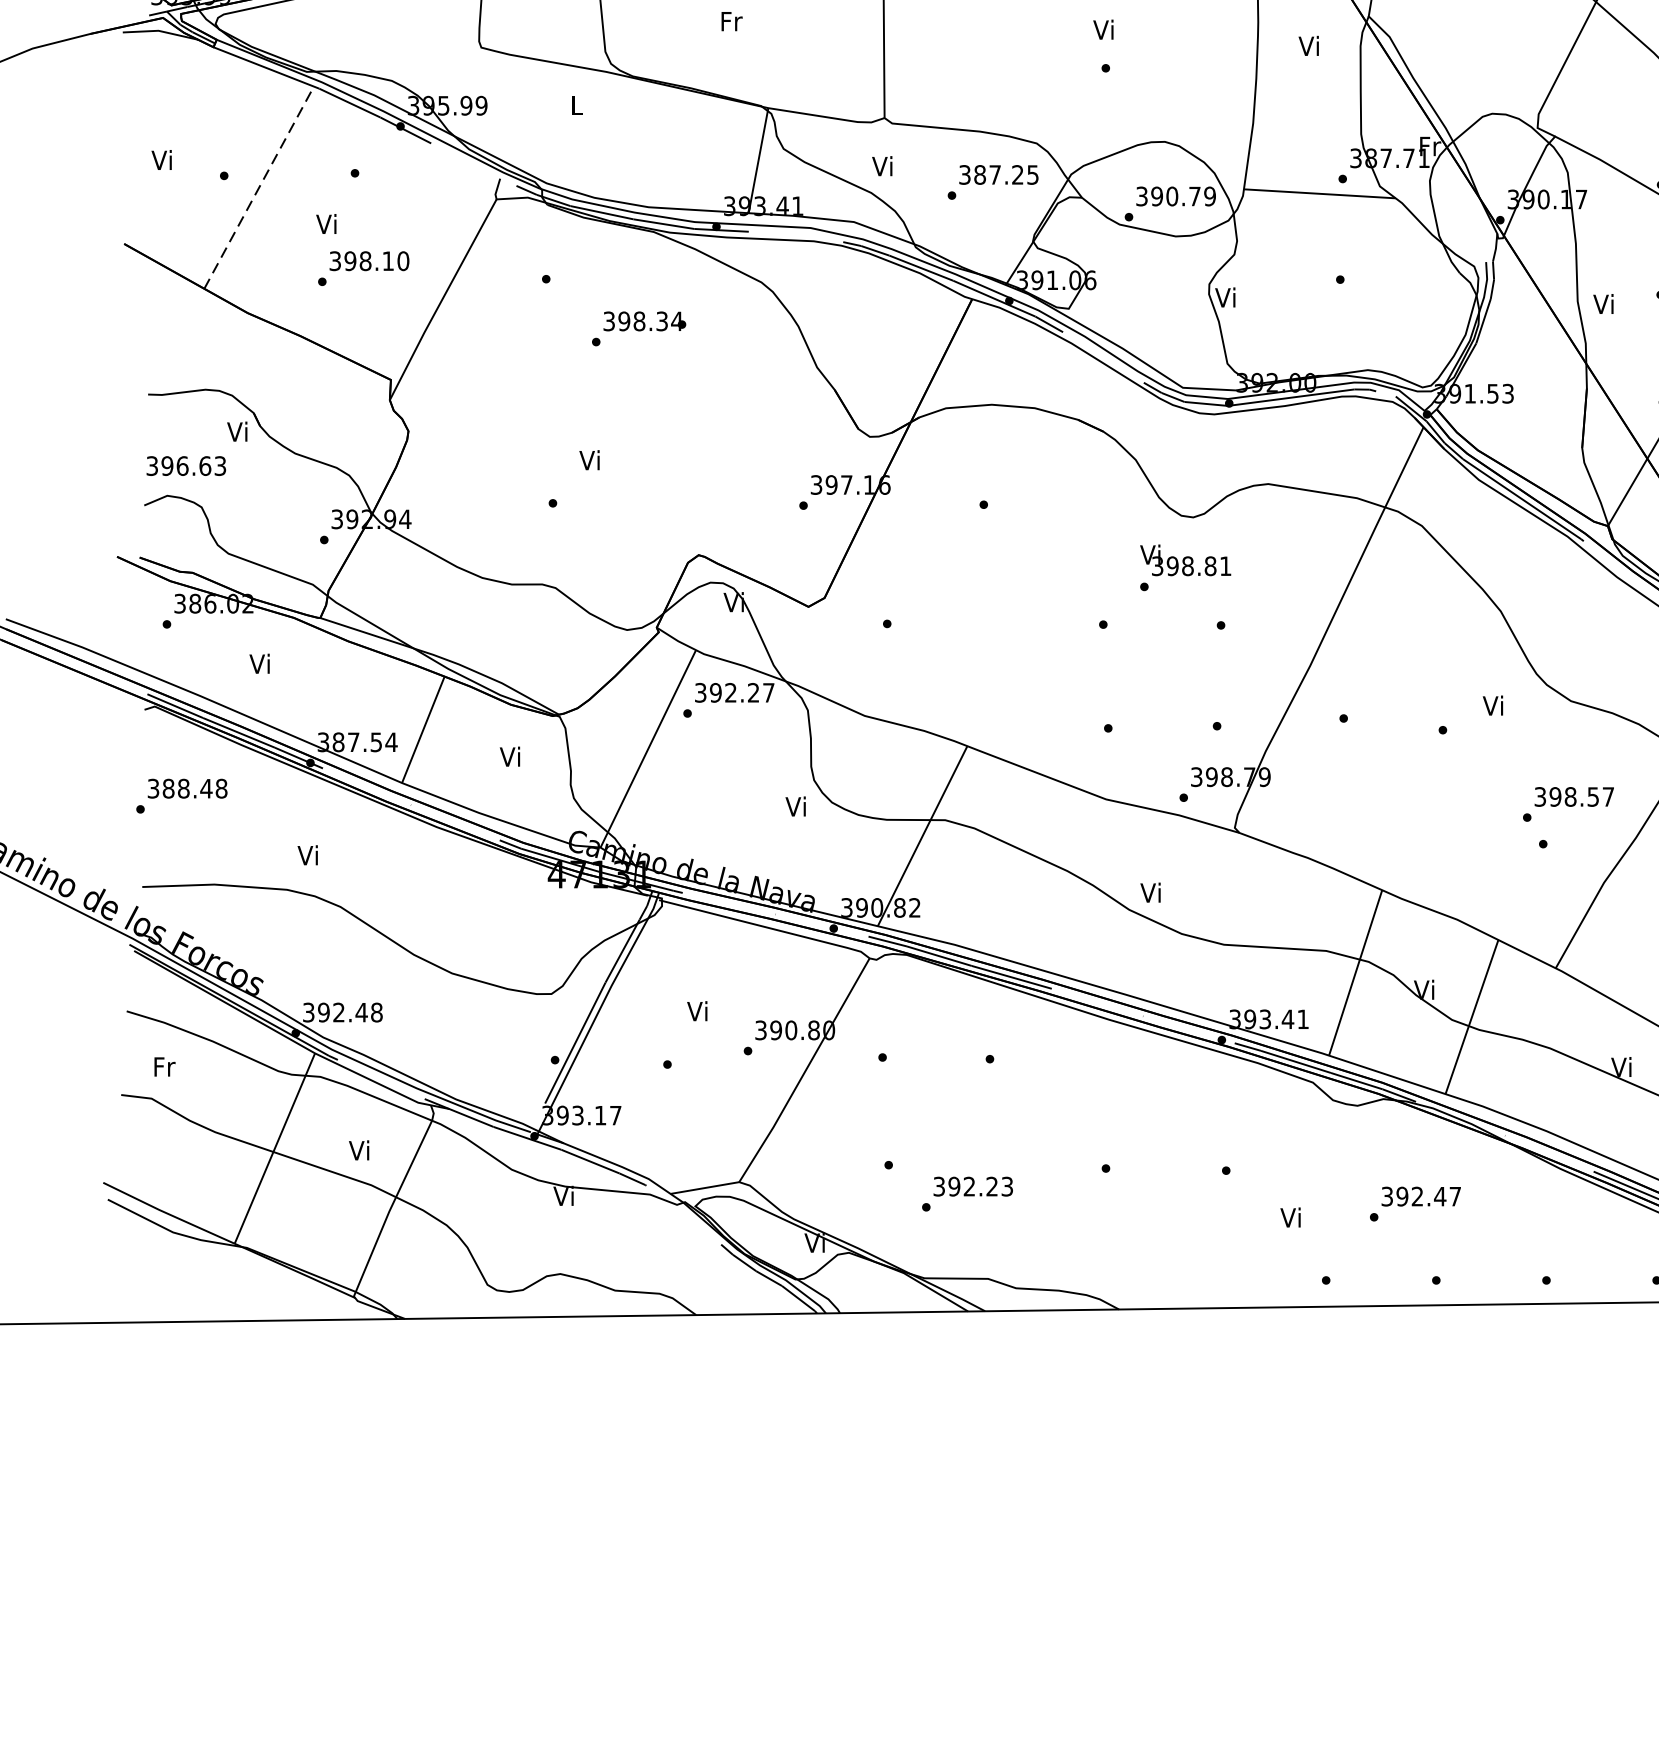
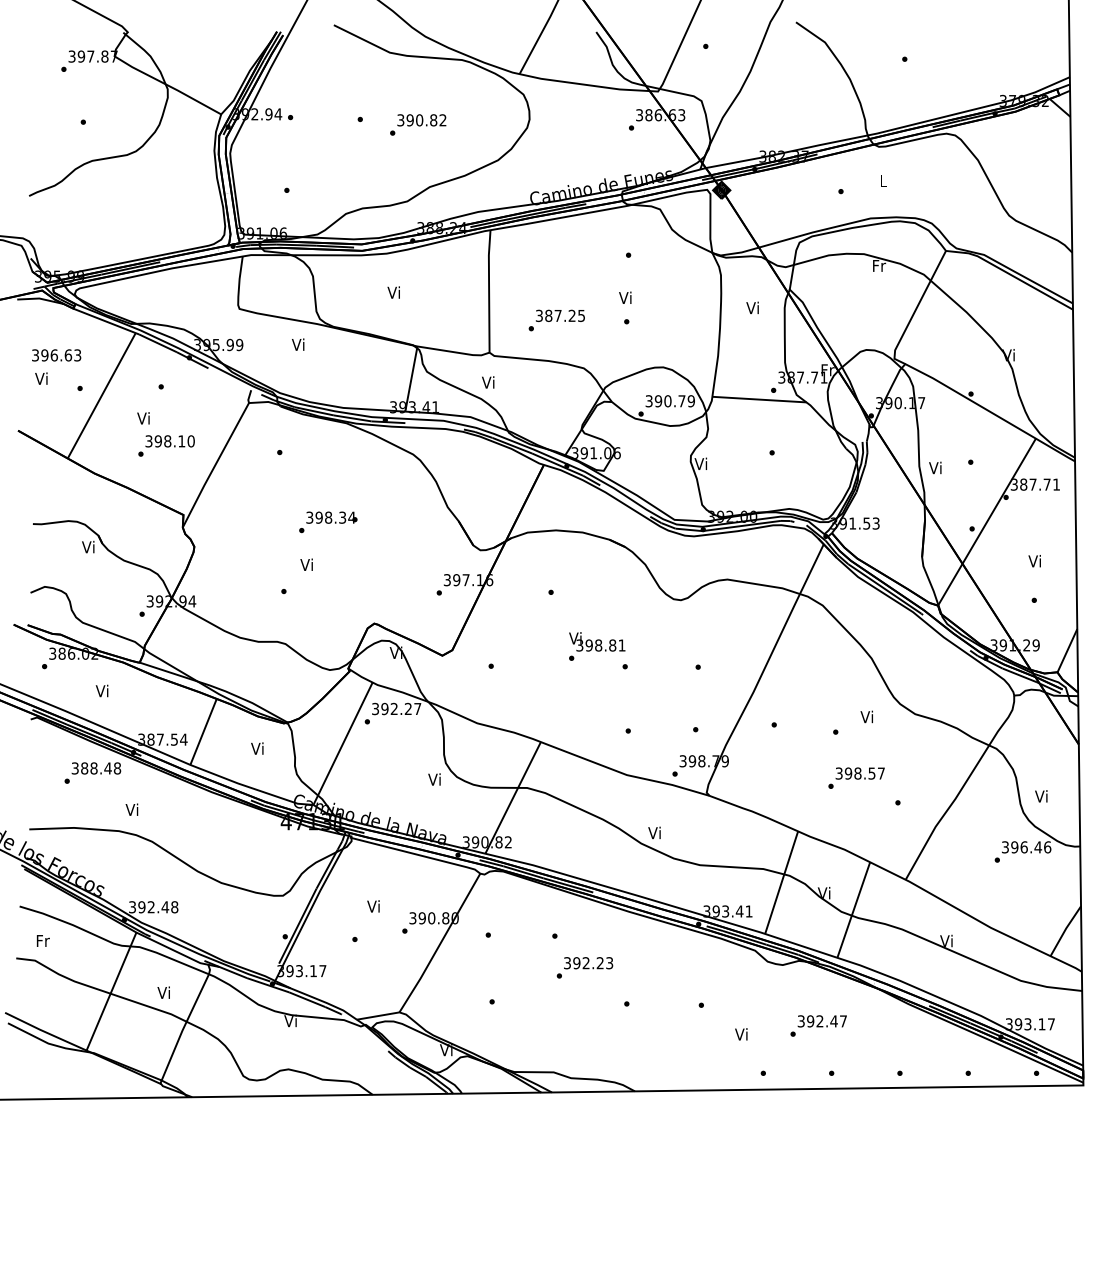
text: (731, 21) -> (394, 292), Fr -> Vi
text: (576, 104) -> (298, 344), L -> Vi
text: (992, 182) -> (556, 320), moved
line: (260, 187) -> (102, 395), dashed -> solid
text: (639, 329) -> (328, 522), moved
text: (186, 466) -> (56, 355), moved
text: (1186, 567) -> (597, 646), moved
text: (181, 795) -> (92, 772), moved
text: (1568, 803) -> (856, 777), moved
text: (966, 1193) -> (584, 967), moved

